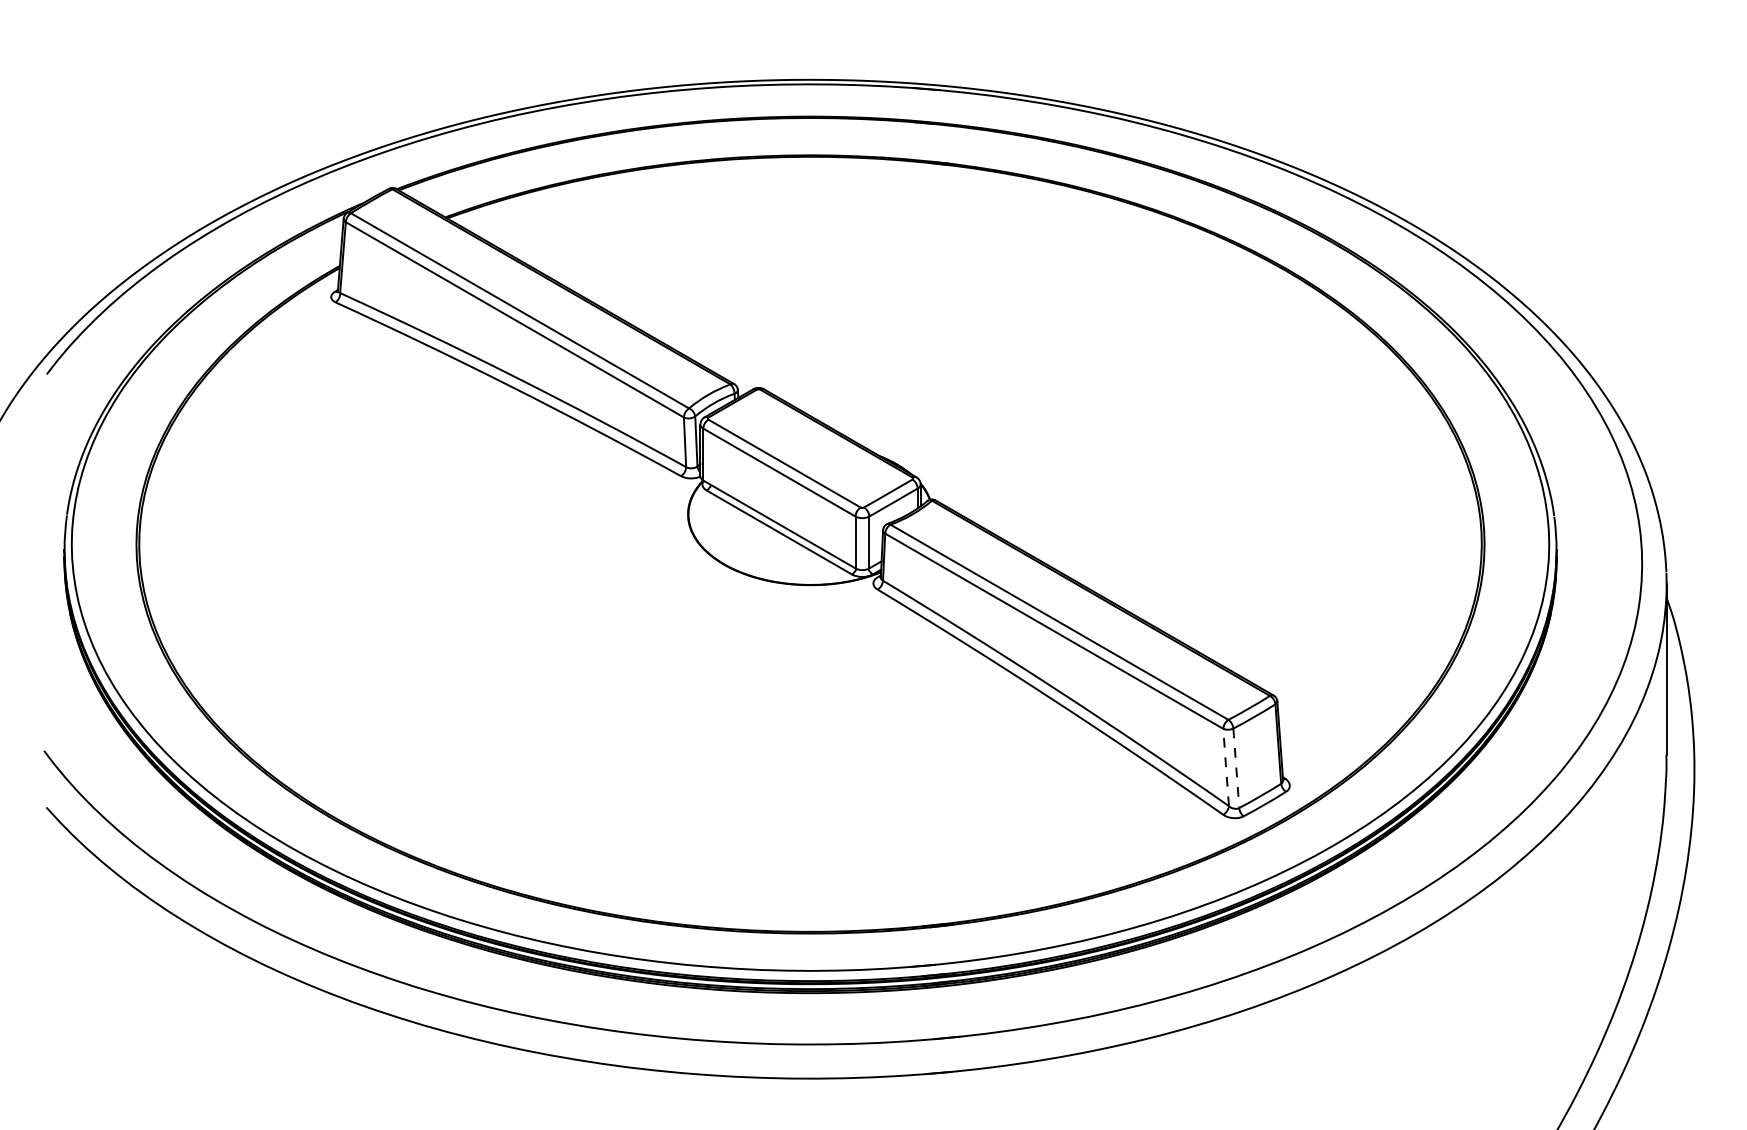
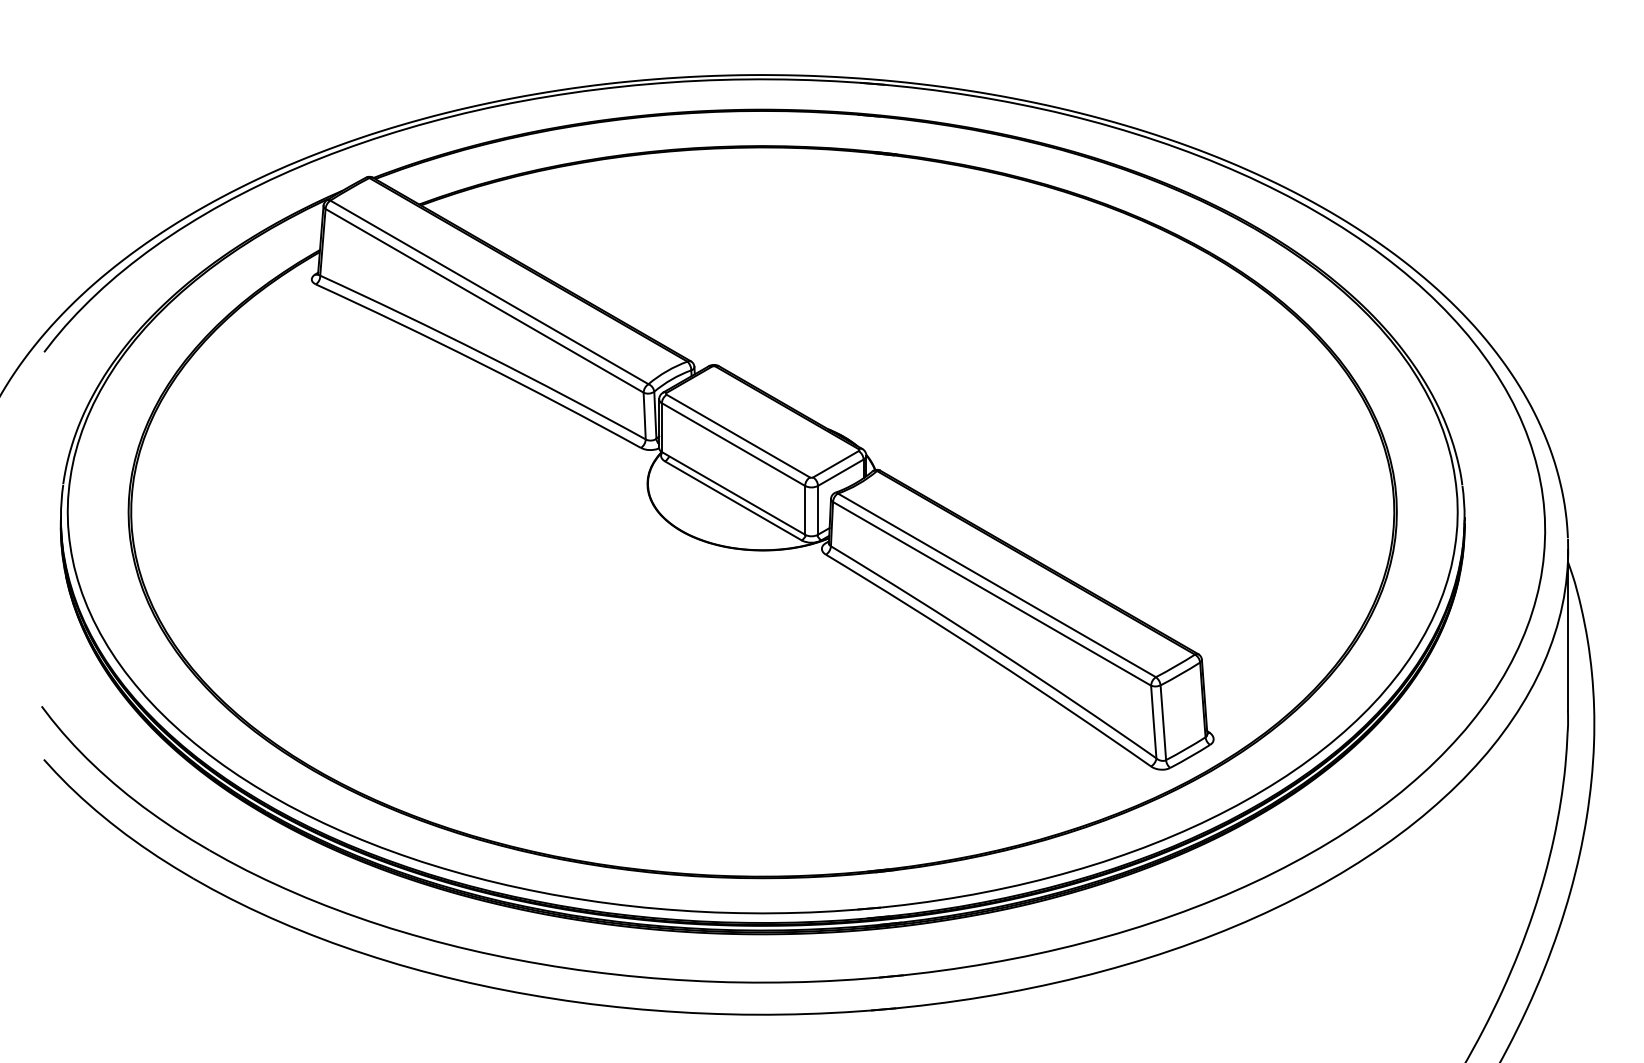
line: (1226, 766) -> (1154, 721), dashed -> solid
line: (1236, 769) -> (1163, 723), dashed -> solid

